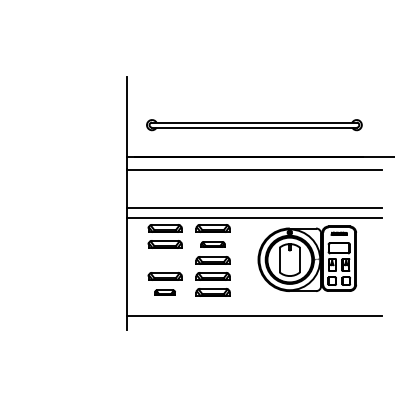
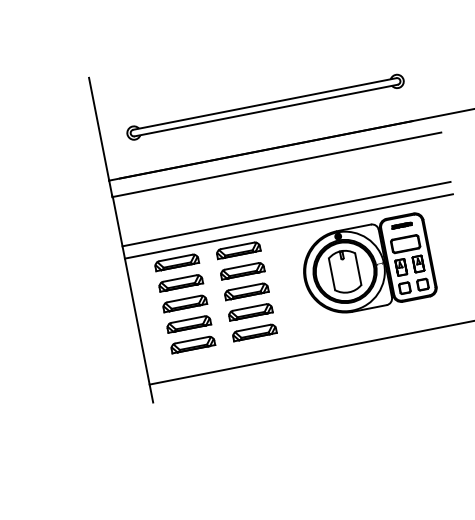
part: (212, 244) -> (241, 271), size x1.43
part: (164, 260) -> (184, 303), added
part: (164, 292) -> (192, 345), size x1.67

